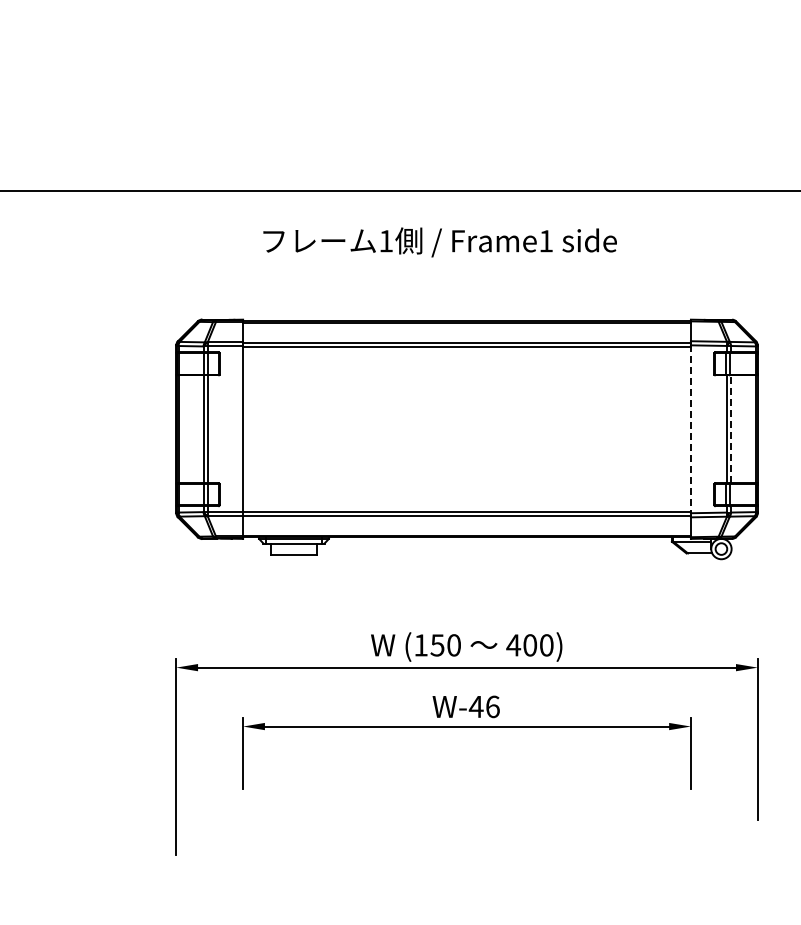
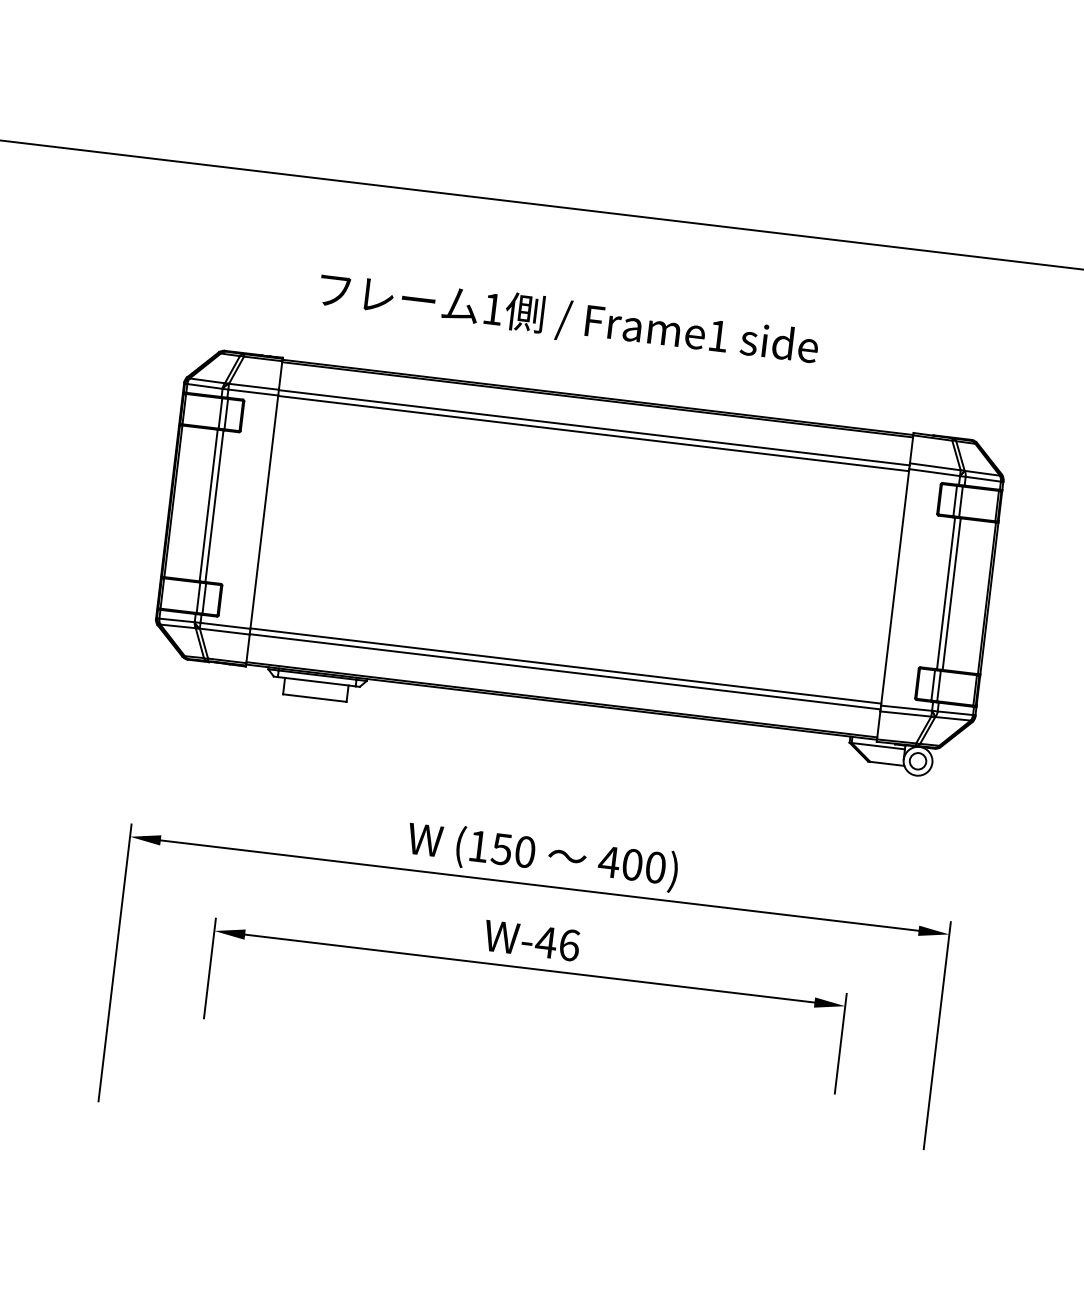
text: (439, 242) -> (567, 320), moved
line: (690, 429) -> (894, 587), dashed -> solid
line: (731, 429) -> (952, 594), dashed -> solid

